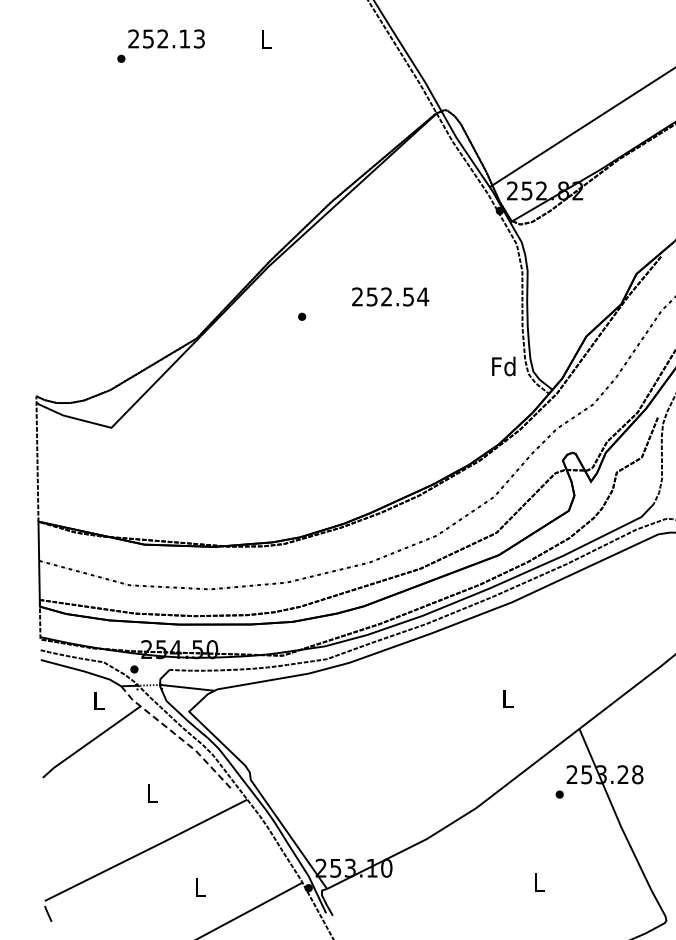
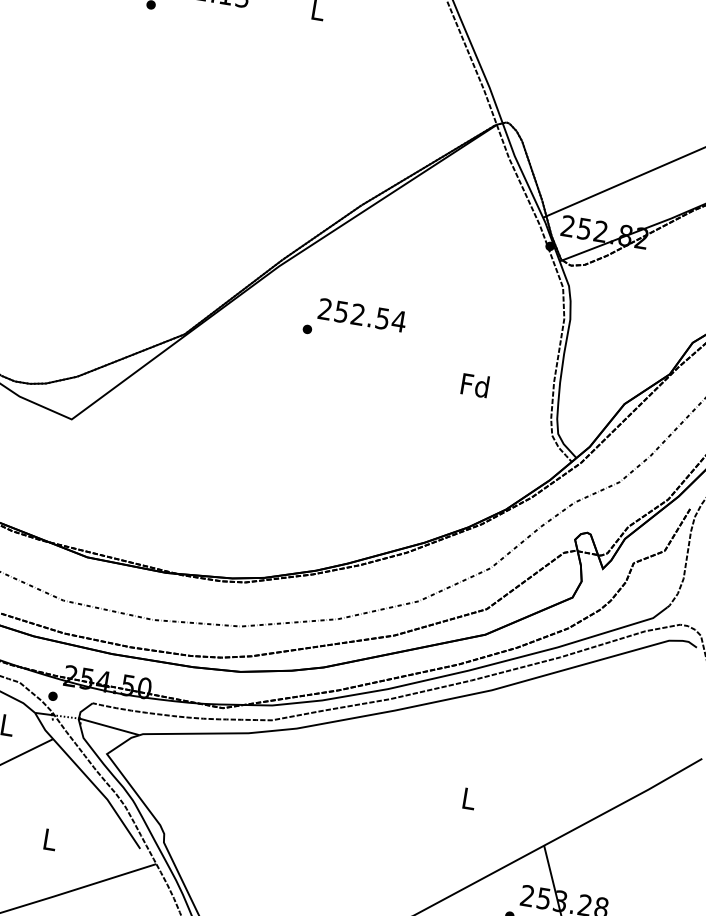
text: (390, 296) -> (362, 314), moved
text: (503, 366) -> (474, 385), moved
line: (177, 735) -> (89, 778), dashed -> solid

